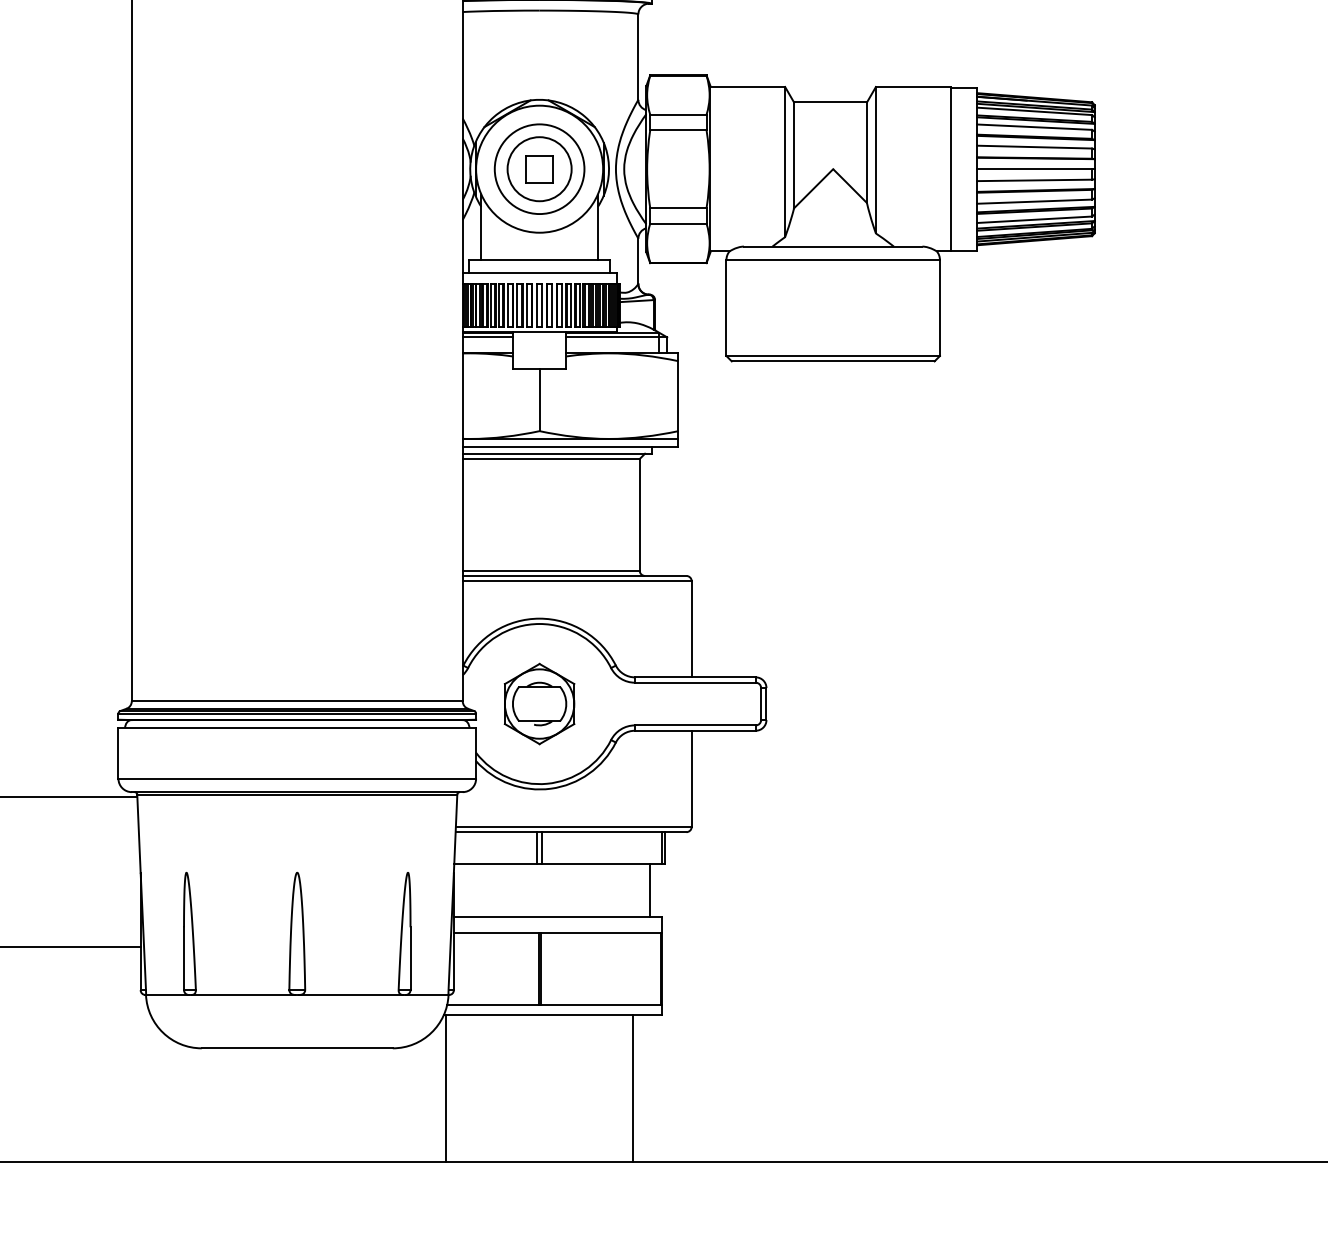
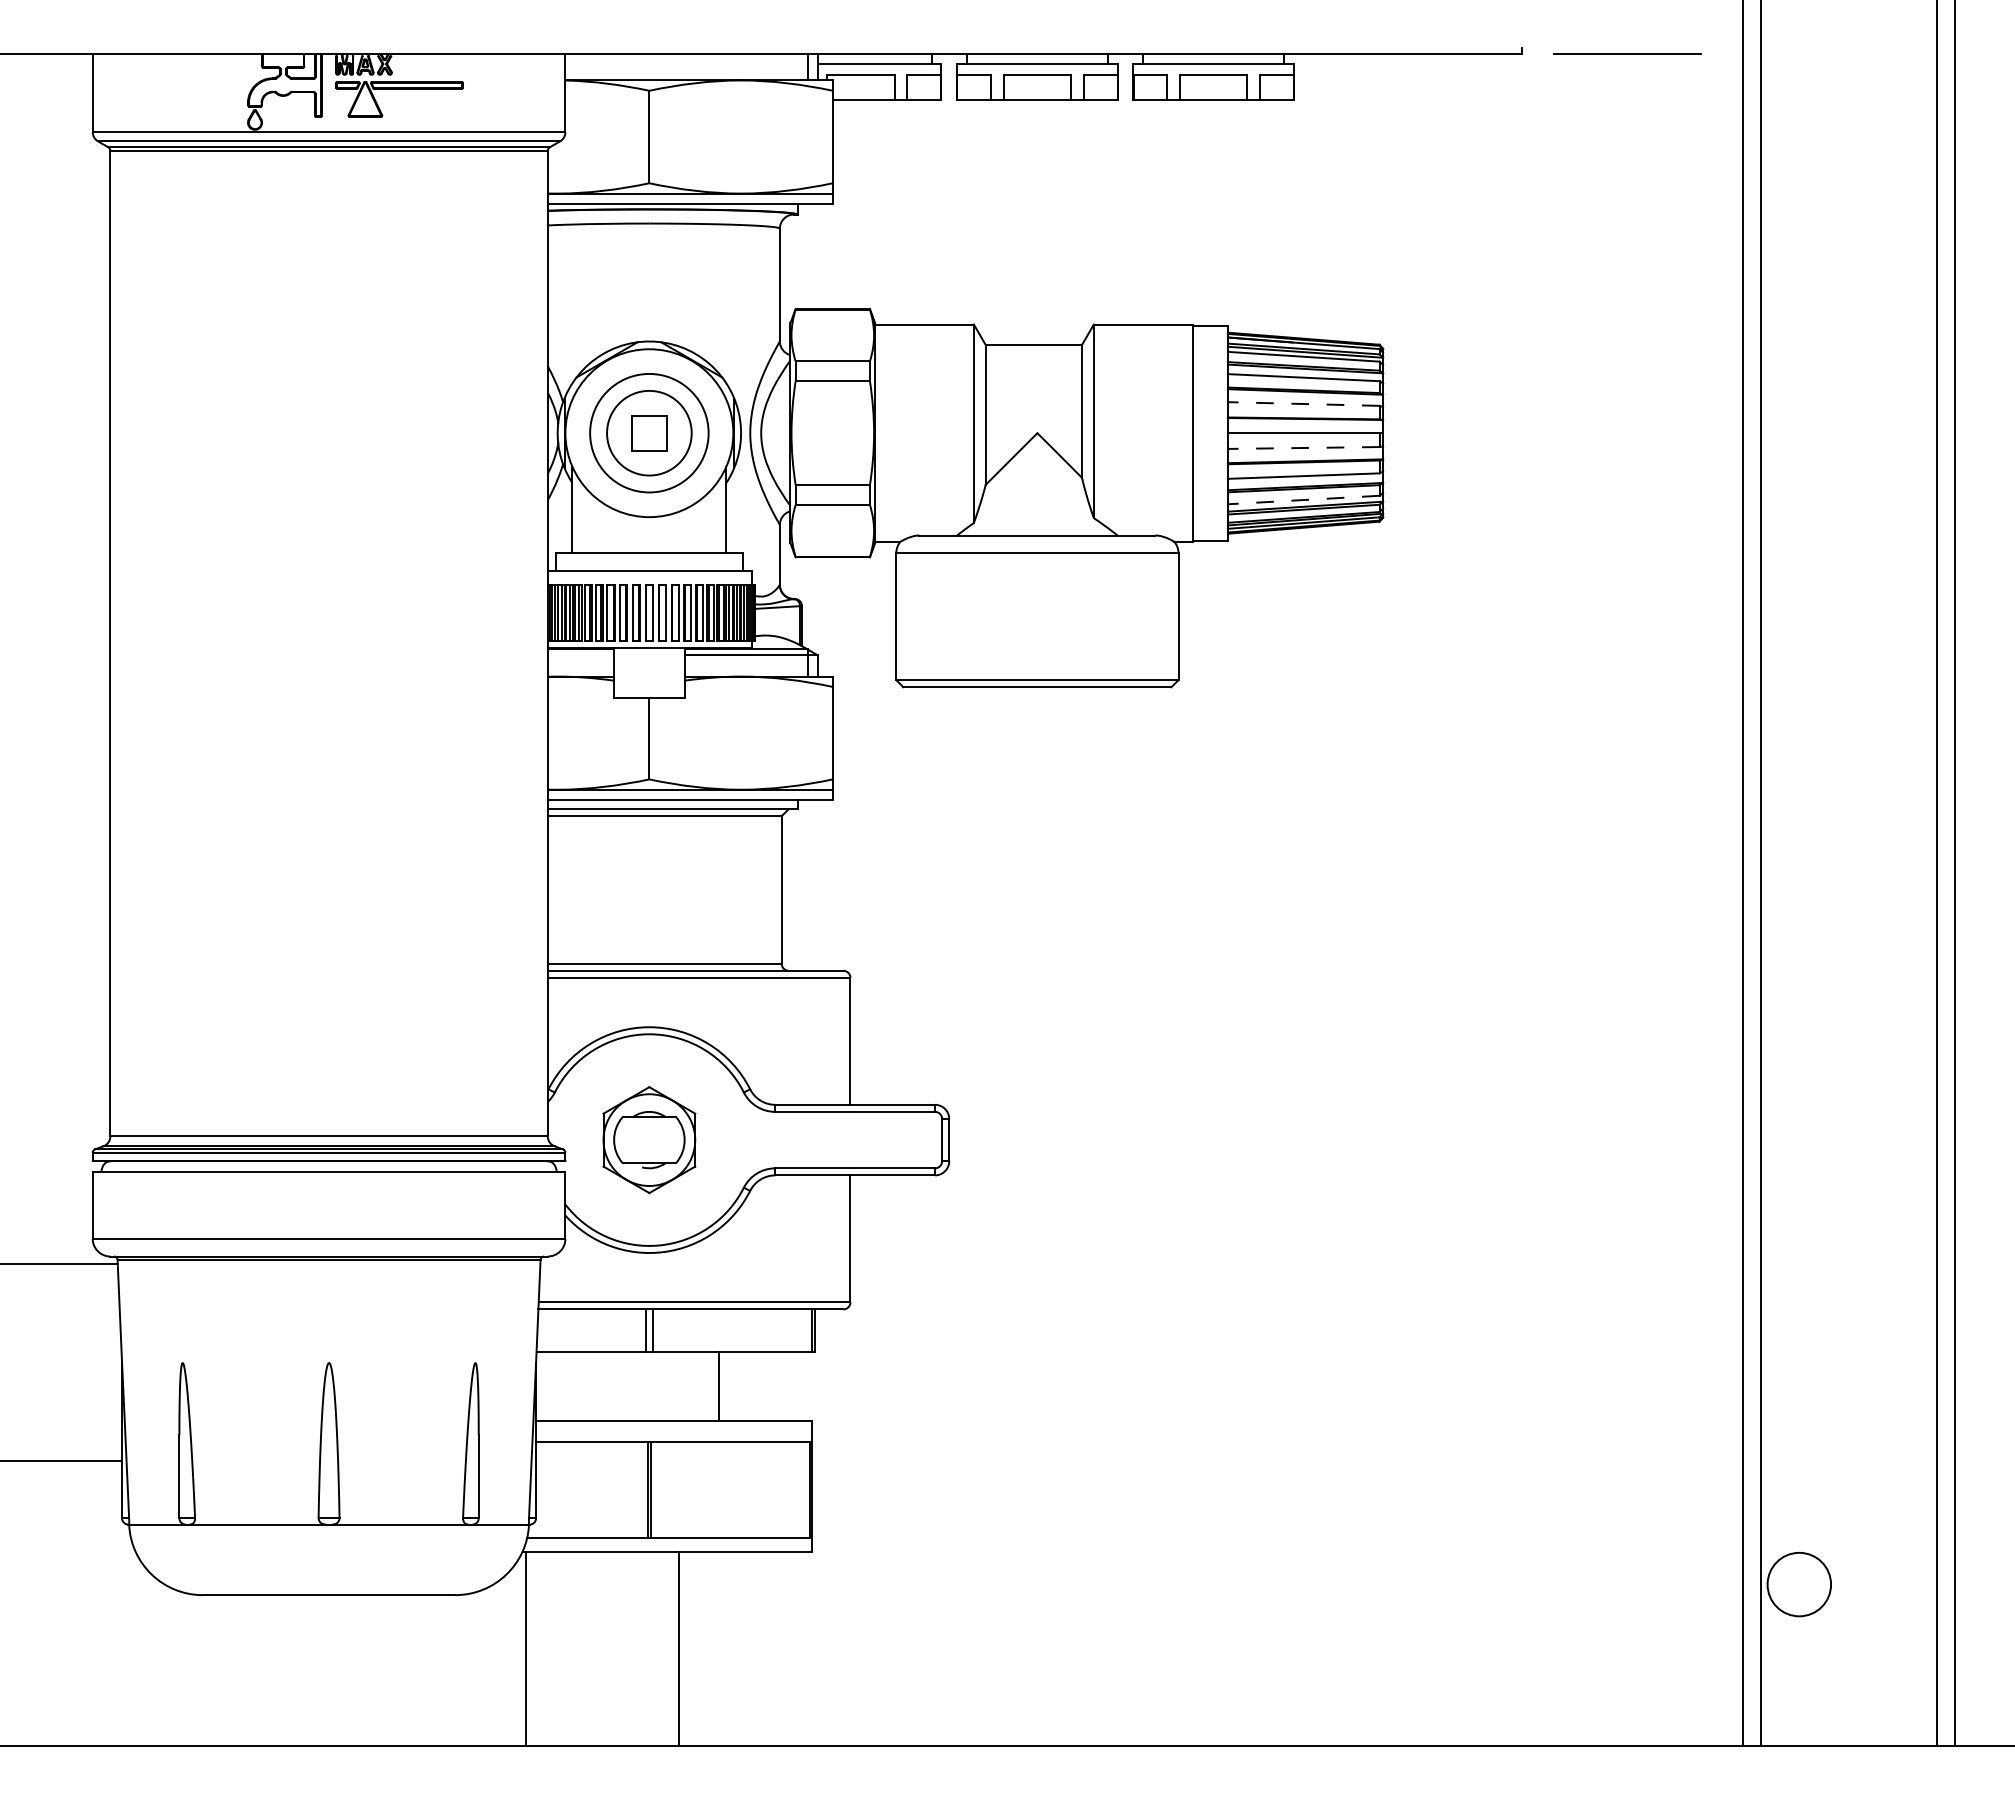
line: (1034, 147) -> (1303, 404), solid -> dashed
line: (1034, 180) -> (1303, 448), solid -> dashed
line: (1034, 220) -> (1303, 500), solid -> dashed
line: (487, 337) -> (580, 655), removed
line: (650, 890) -> (718, 1386), moved
line: (632, 1088) -> (678, 1648), moved

